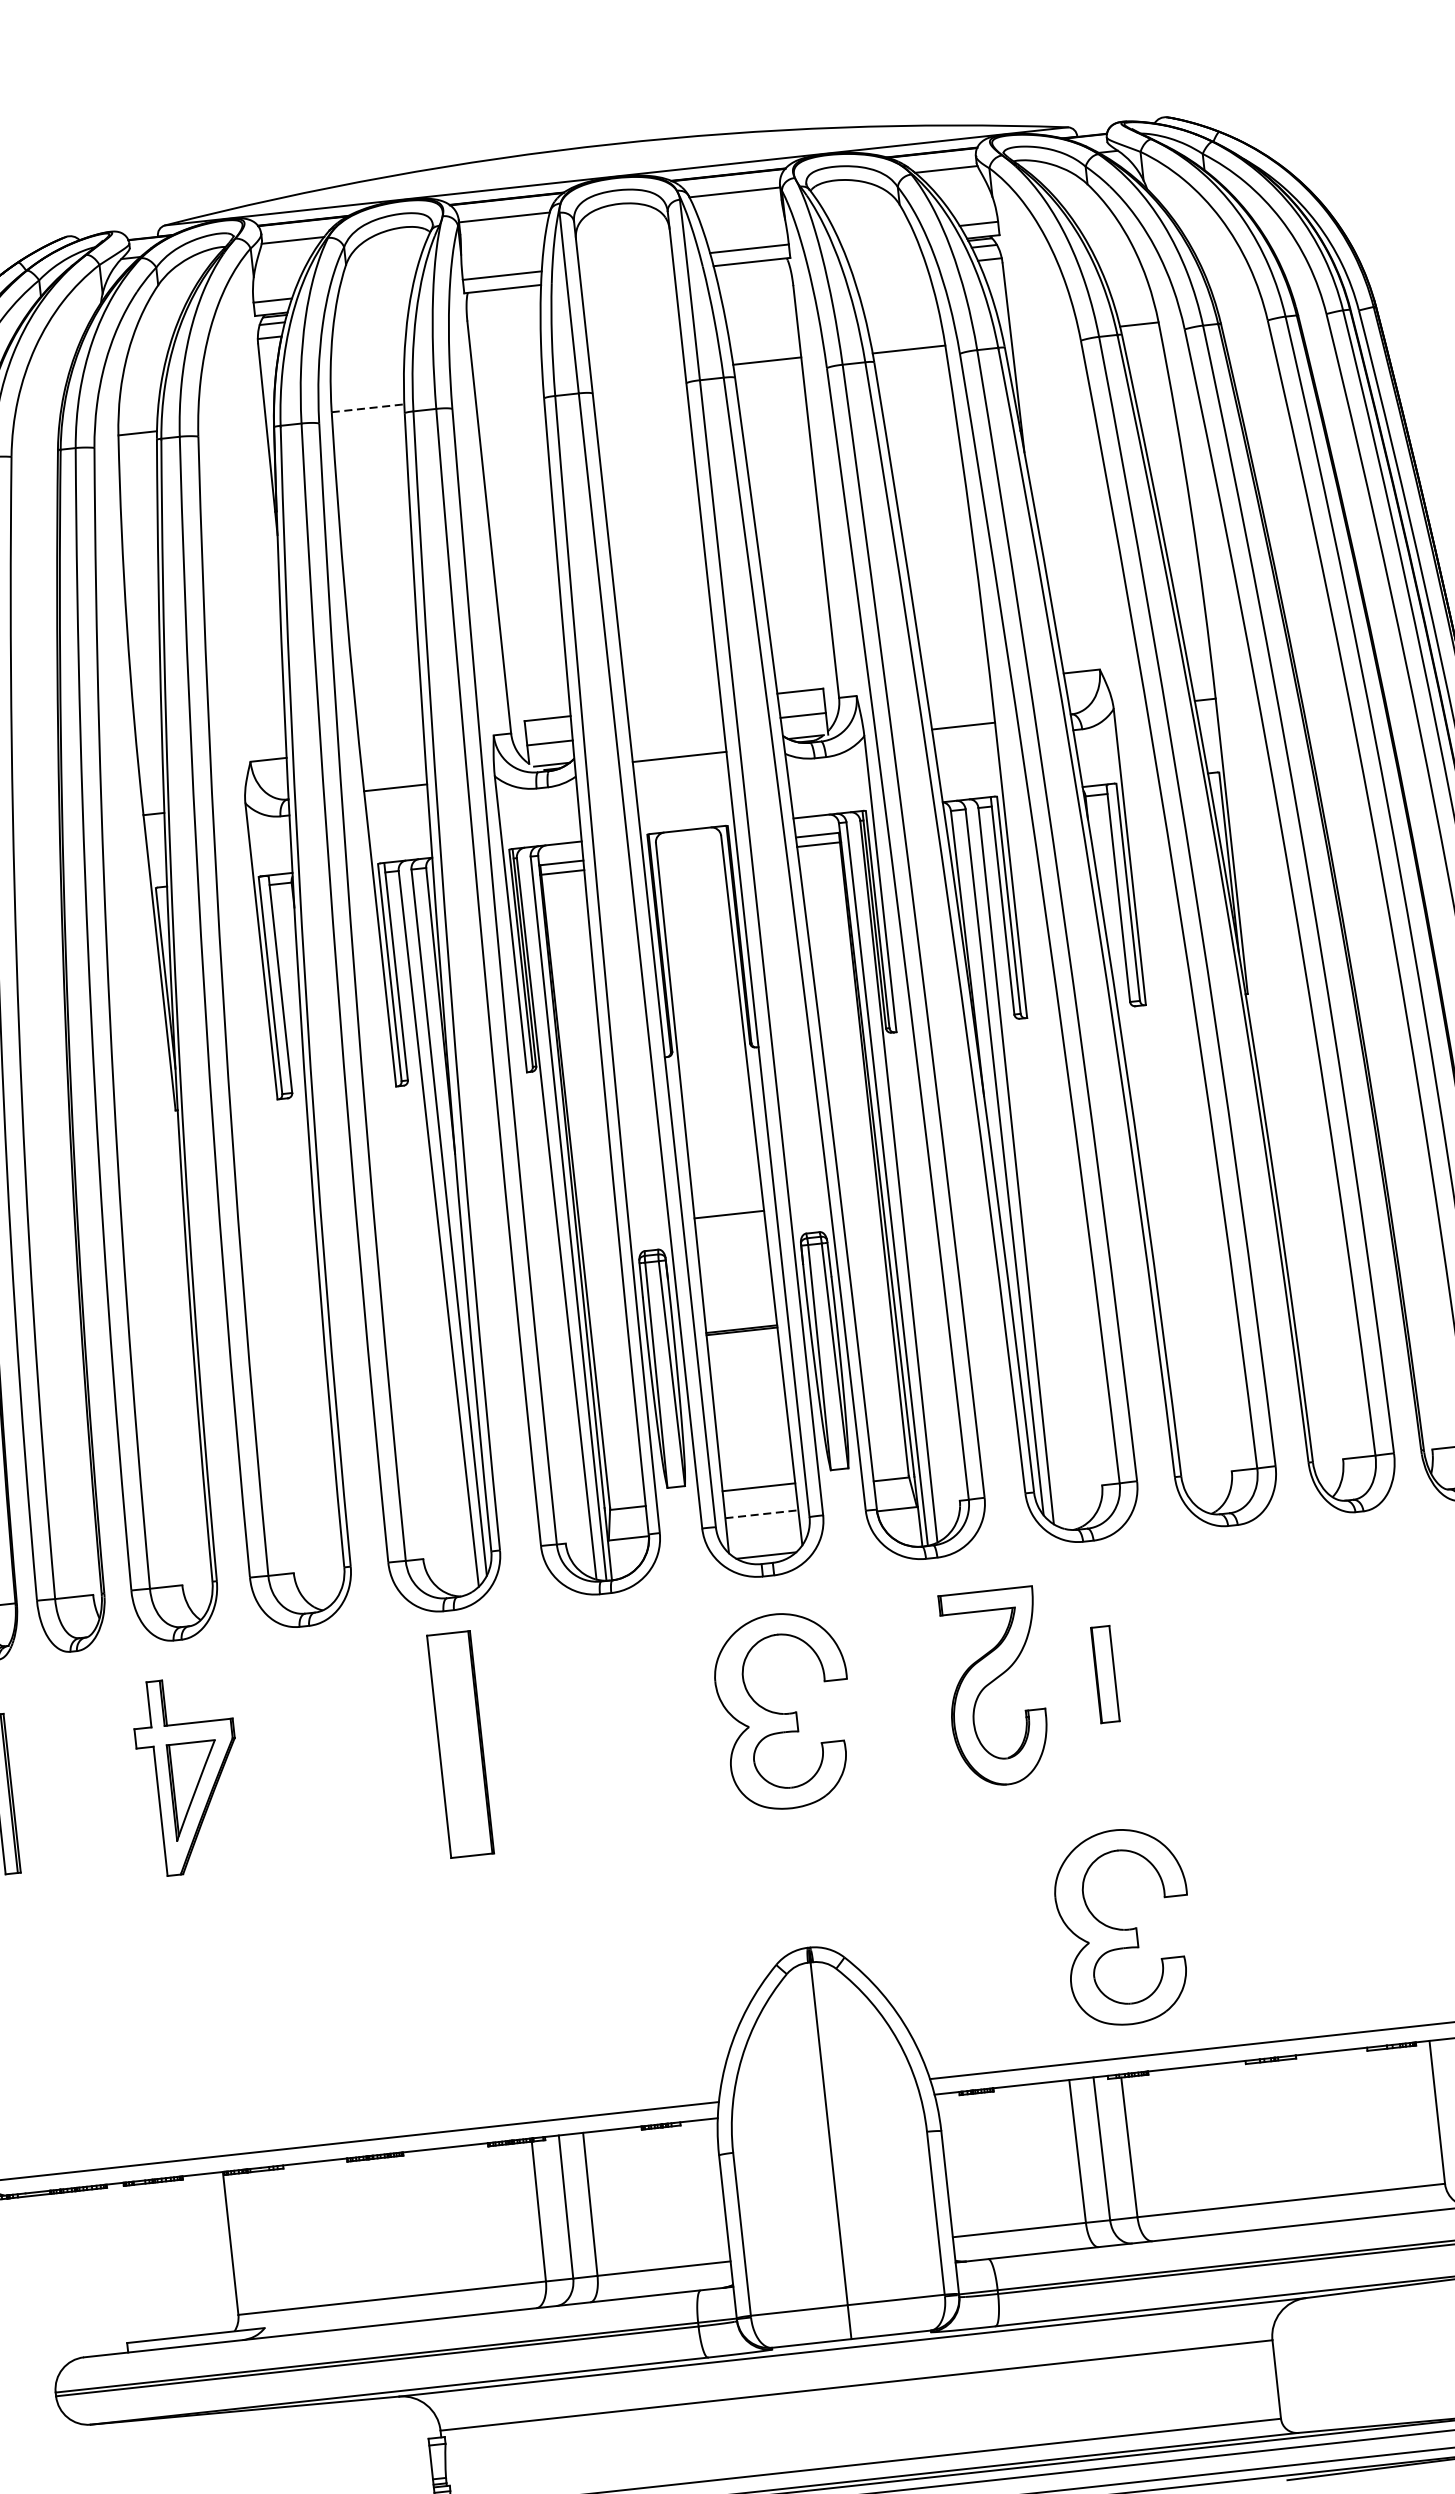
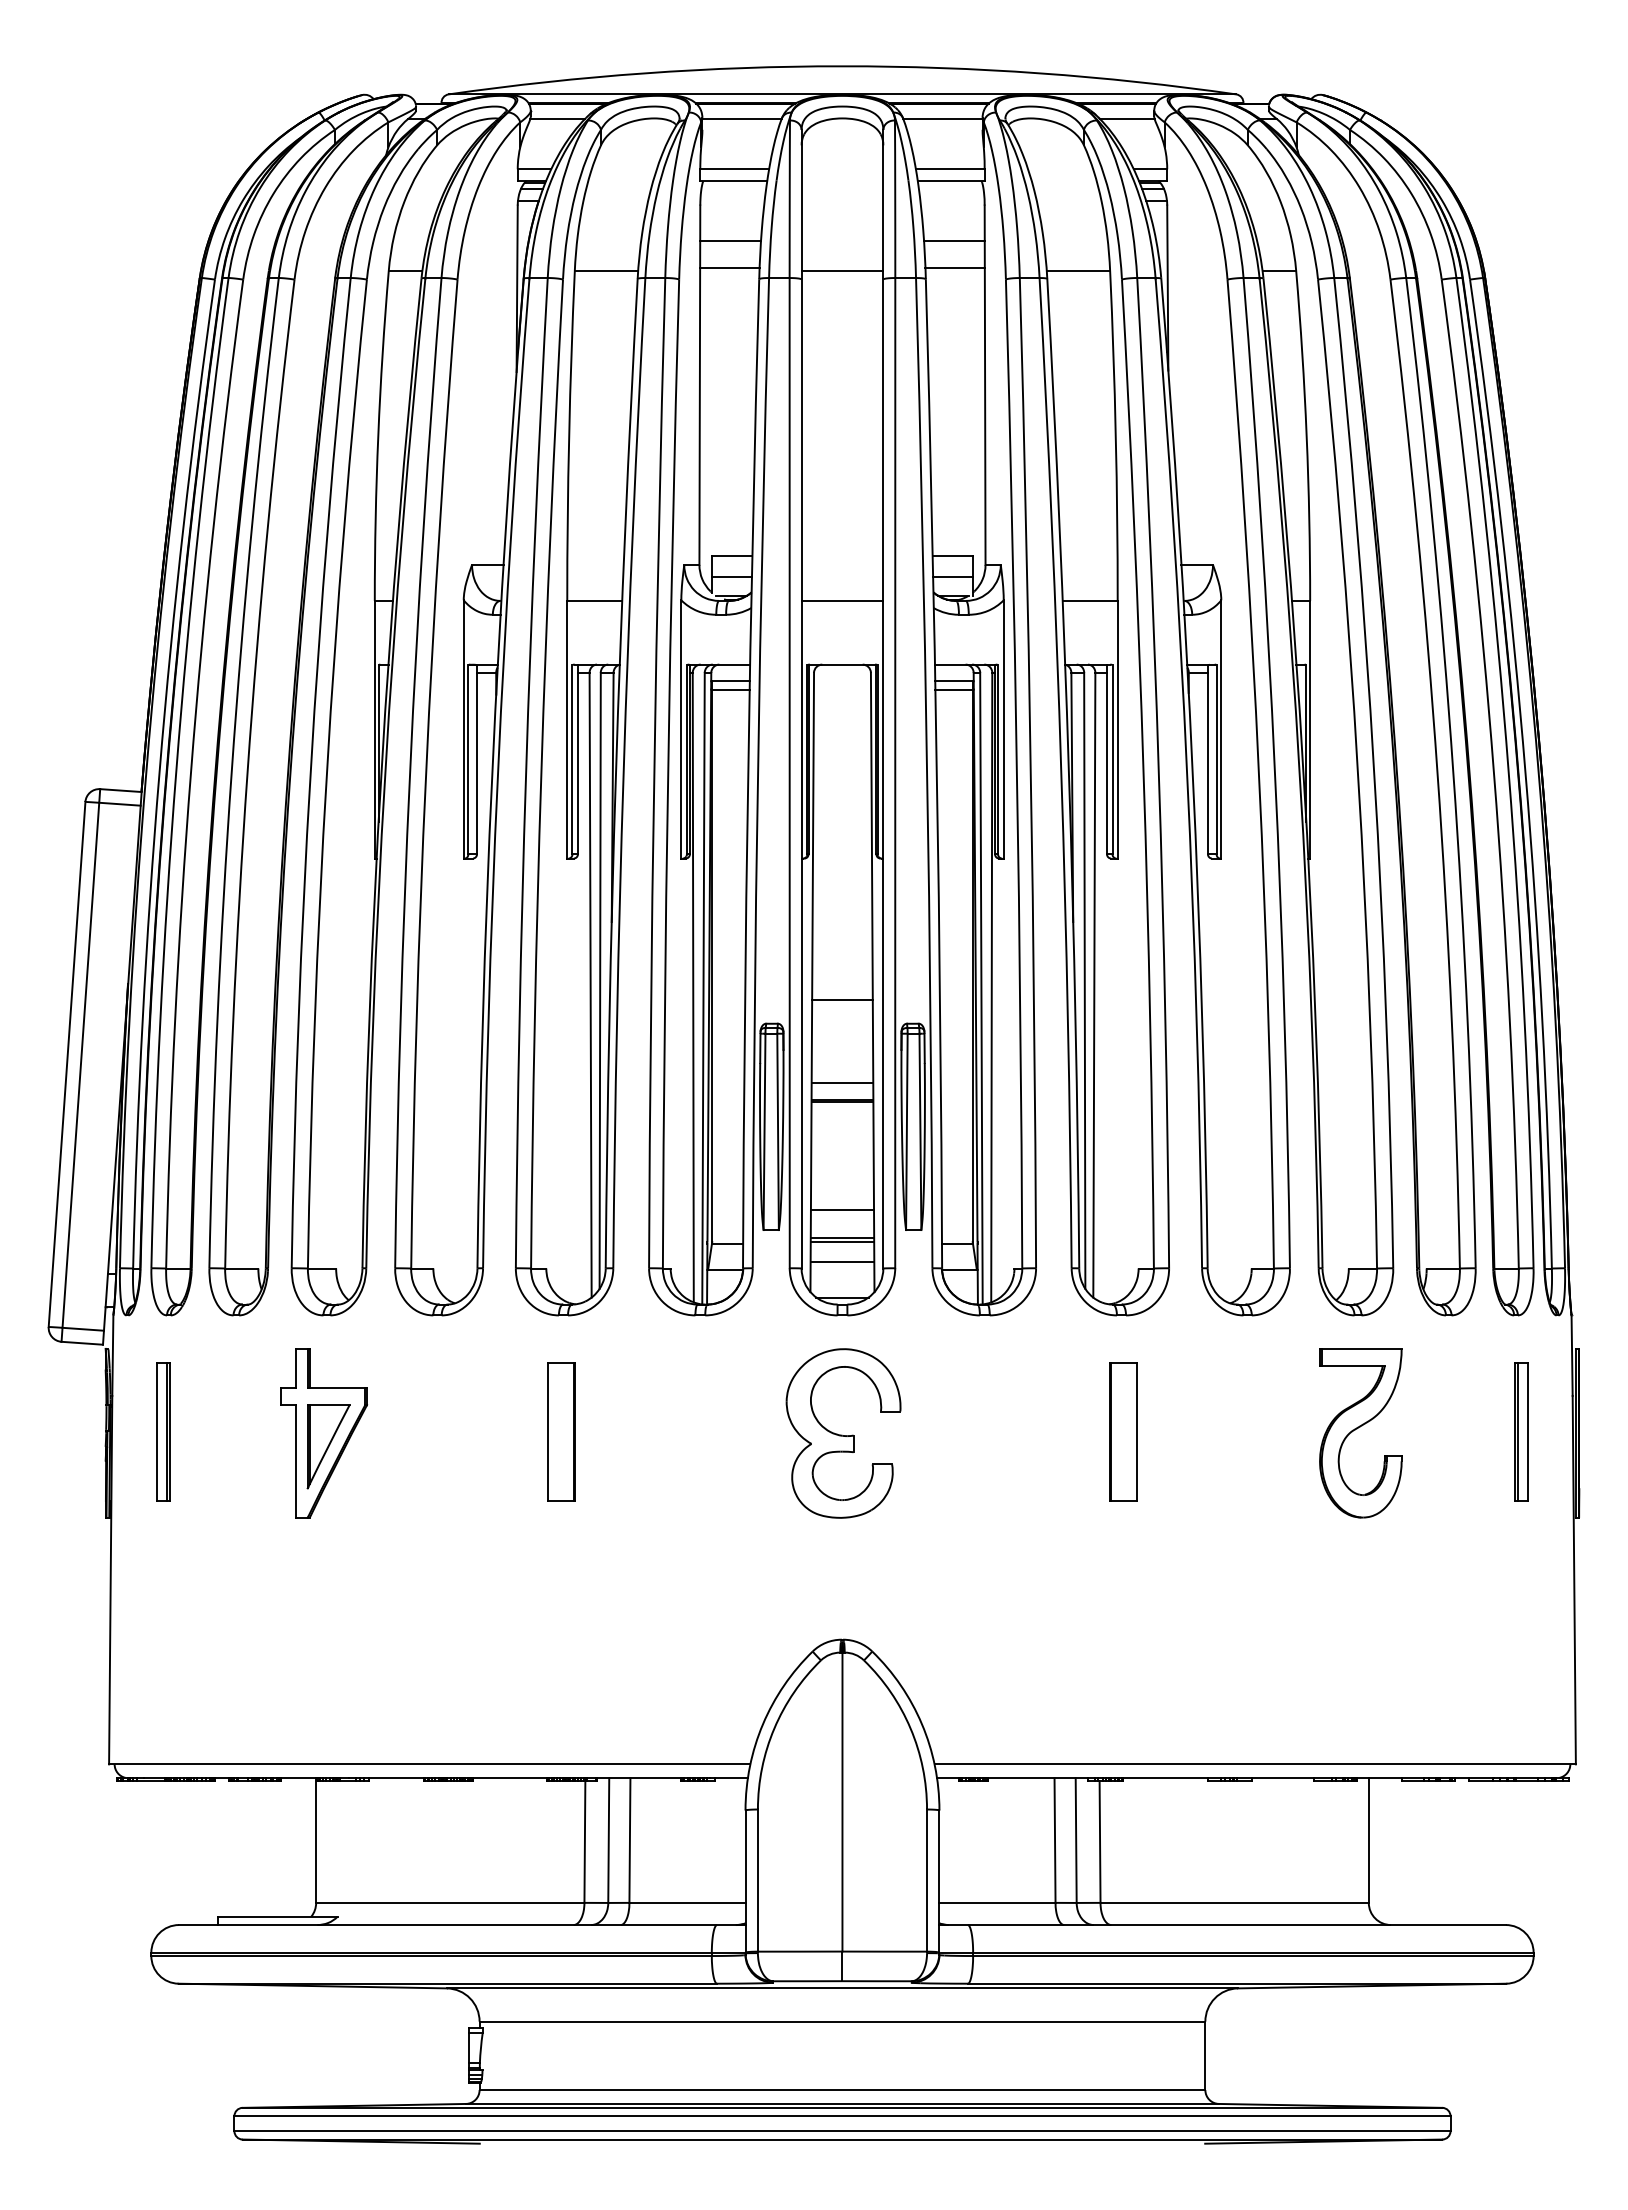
line: (763, 329) -> (954, 240), added
line: (506, 357) -> (730, 240), added
line: (638, 379) -> (842, 271), added
line: (508, 388) -> (729, 267), added
line: (368, 408) -> (606, 271), dashed -> solid
line: (739, 1308) -> (842, 1082), added
line: (755, 1455) -> (842, 1210), added
line: (759, 1492) -> (842, 1242), added
line: (761, 1514) -> (842, 1261), dashed -> solid
part: (1105, 1674) -> (1123, 1431), size x1.67
part: (995, 1688) -> (1360, 1433), moved
part: (460, 1744) -> (561, 1431), size x0.71
part: (1124, 1927) -> (1116, 1651), removed

